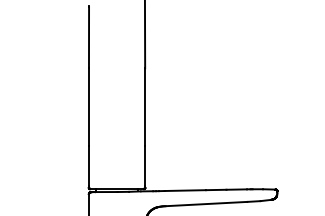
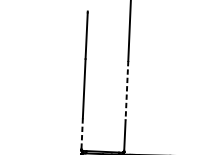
line: (145, 107) -> (127, 90), solid -> dashed
line: (88, 166) -> (81, 133), solid -> dashed

